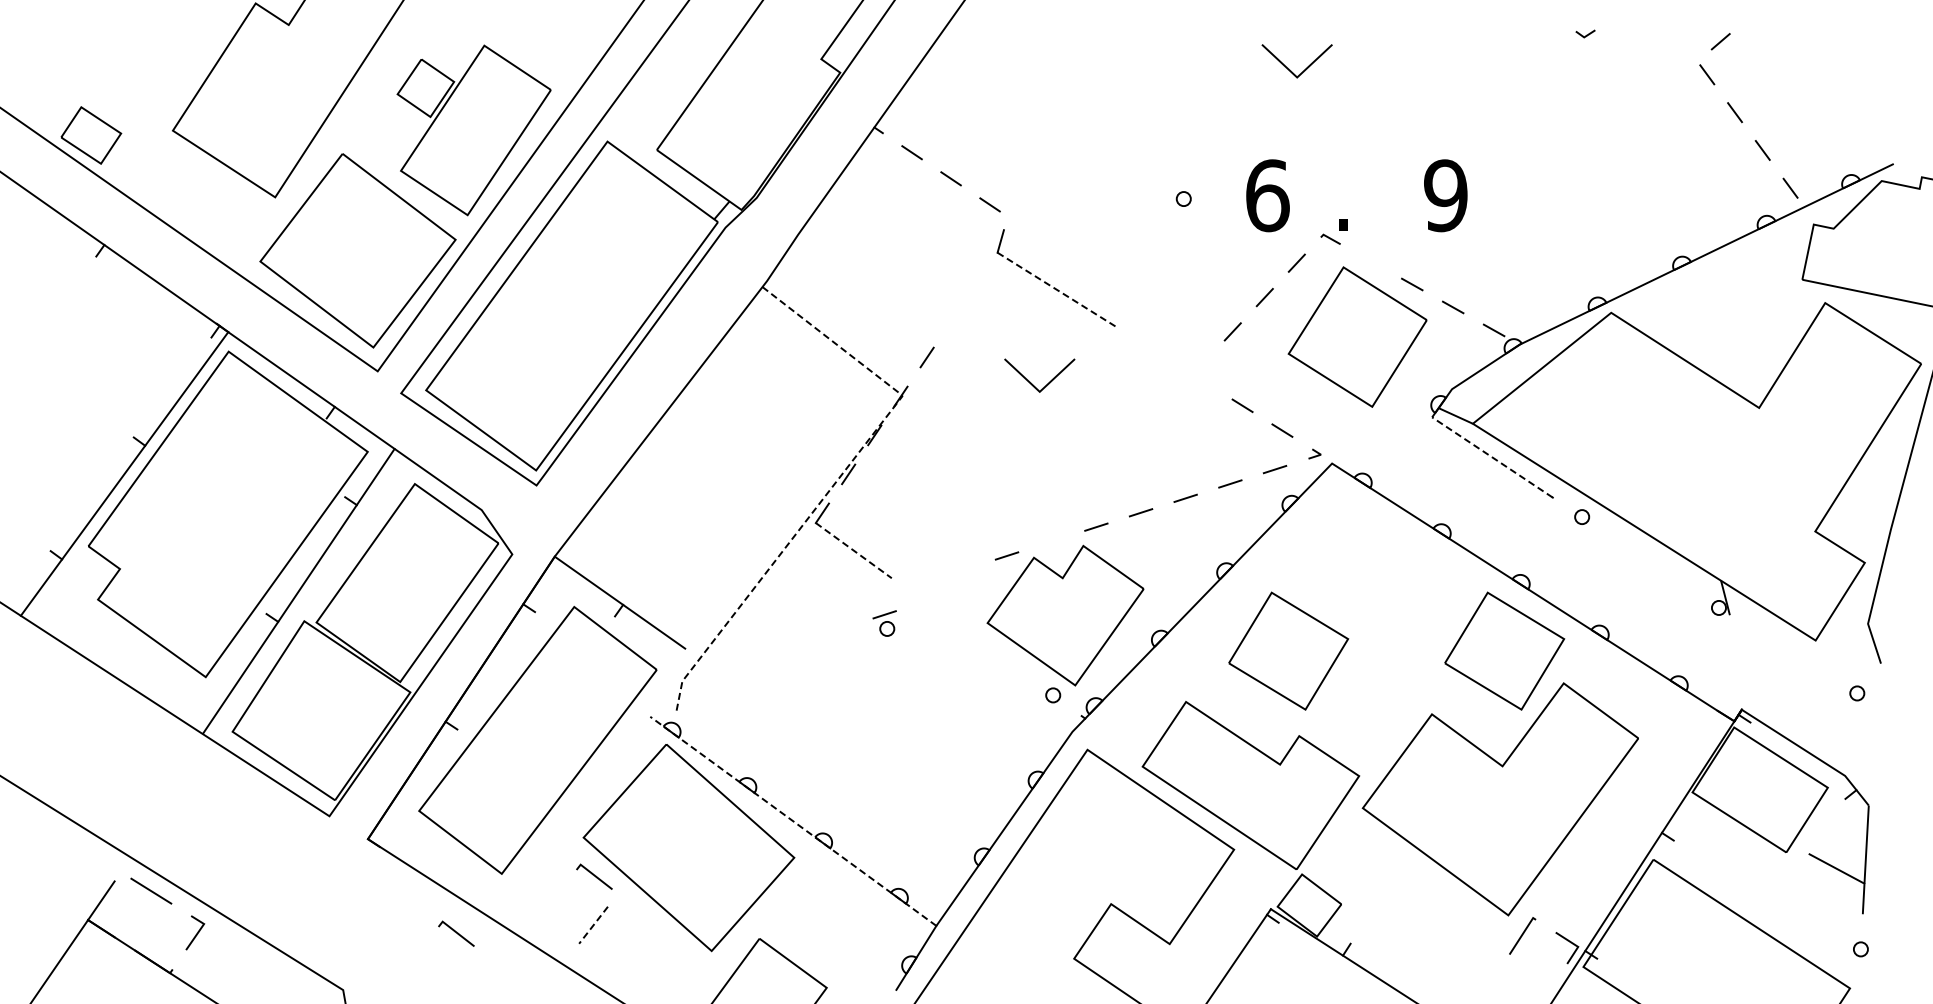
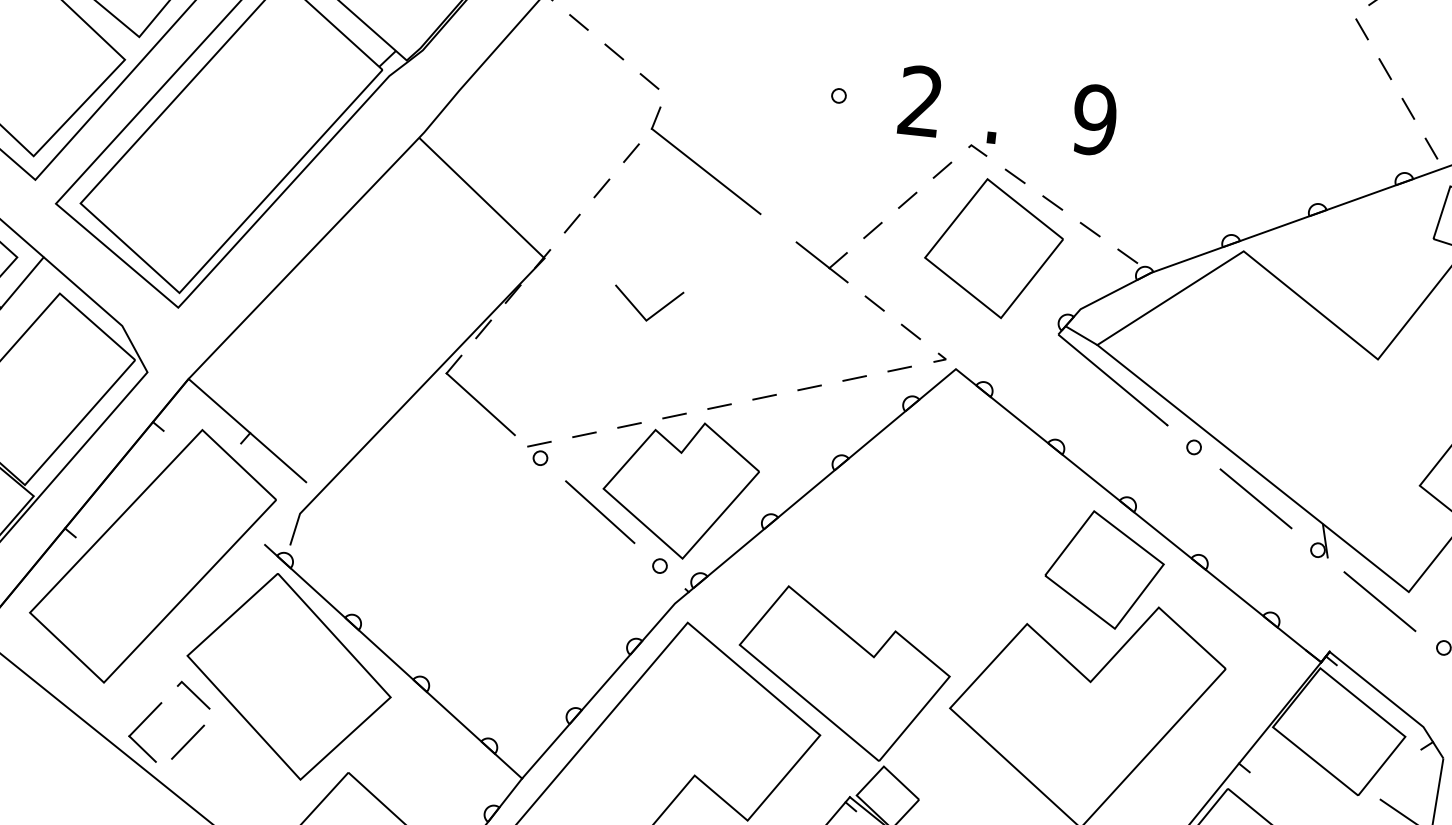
text: (1267, 195) -> (920, 101), 6 -> 2
line: (1371, 261) -> (1015, 176), added
line: (979, 279) -> (631, 153), added
line: (1057, 290) -> (706, 171), dashed -> solid
line: (952, 318) -> (601, 188), added
part: (1184, 369) -> (821, 262), added
line: (1031, 382) -> (639, 310), moved
line: (1492, 457) -> (1112, 379), dashed -> solid
line: (836, 482) -> (470, 336), dashed -> solid
line: (1051, 541) -> (674, 415), added
line: (853, 550) -> (480, 404), dashed -> solid
line: (1650, 562) -> (1255, 498), added
line: (962, 569) -> (584, 433), added
part: (884, 623) -> (538, 452), moved
line: (986, 646) -> (600, 511), added
part: (1288, 650) -> (893, 546), removed
line: (1787, 653) -> (1380, 601), added
line: (792, 821) -> (392, 661), dashed -> solid
part: (543, 914) -> (140, 726), added
line: (593, 925) -> (187, 742), dashed -> solid
line: (456, 933) -> (53, 736), removed

